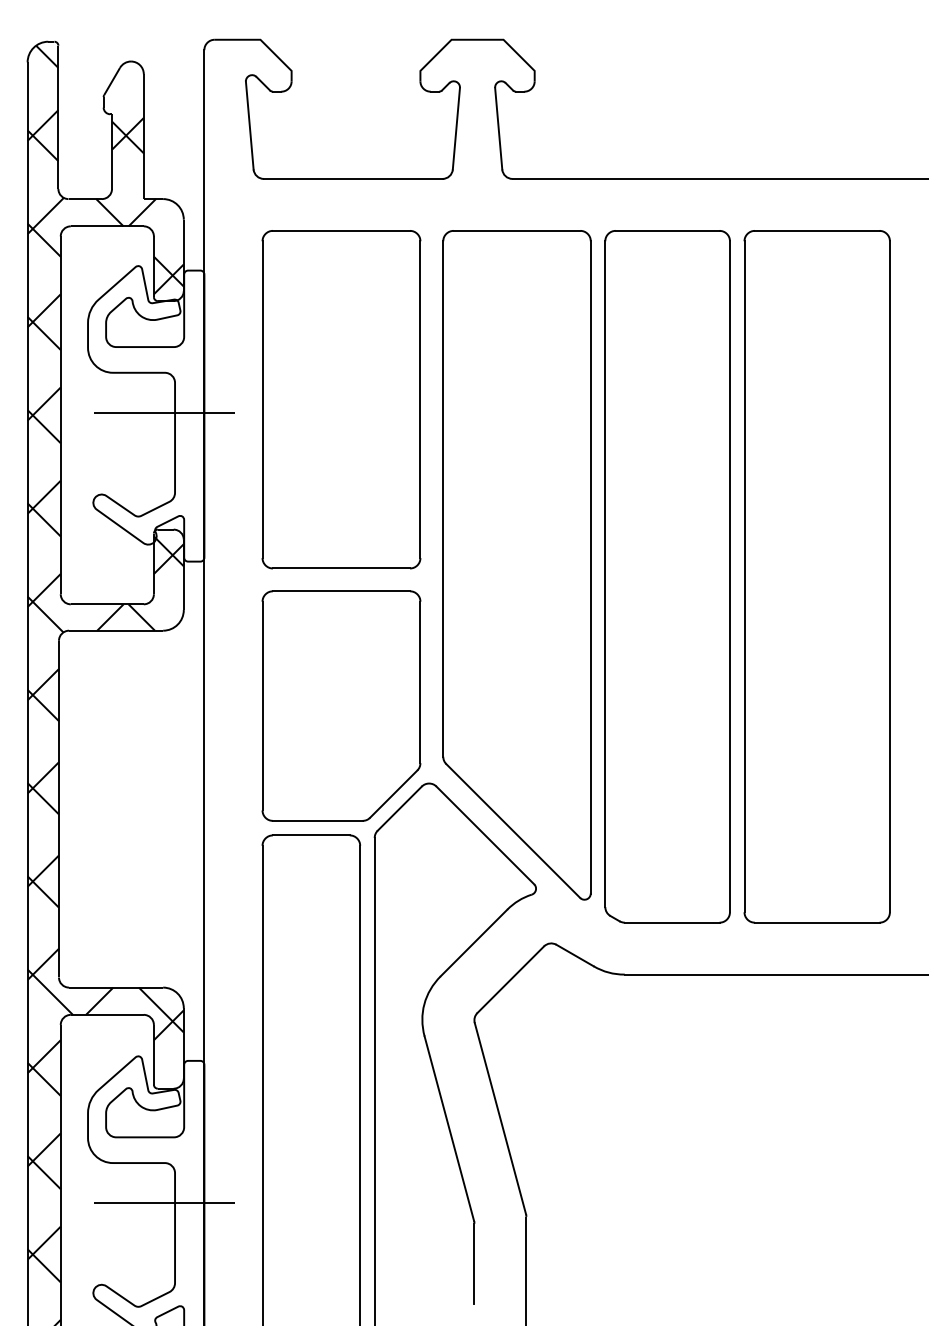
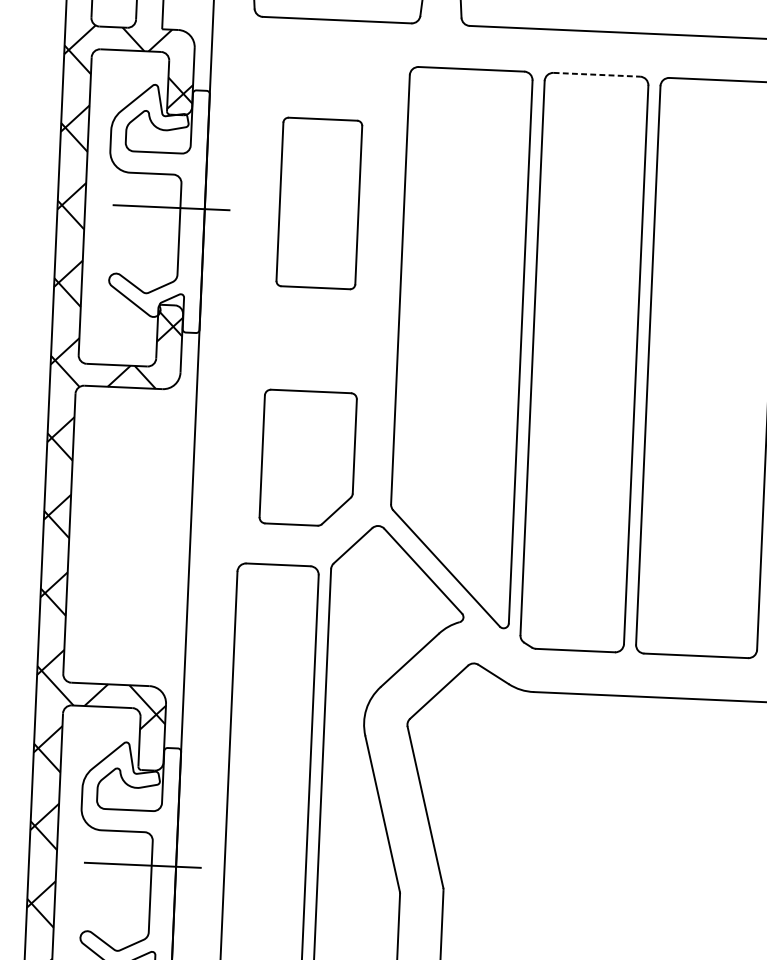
line: (667, 230) -> (596, 74), solid -> dashed
part: (341, 399) -> (319, 203), size x0.6
part: (341, 705) -> (308, 457), size x0.7

